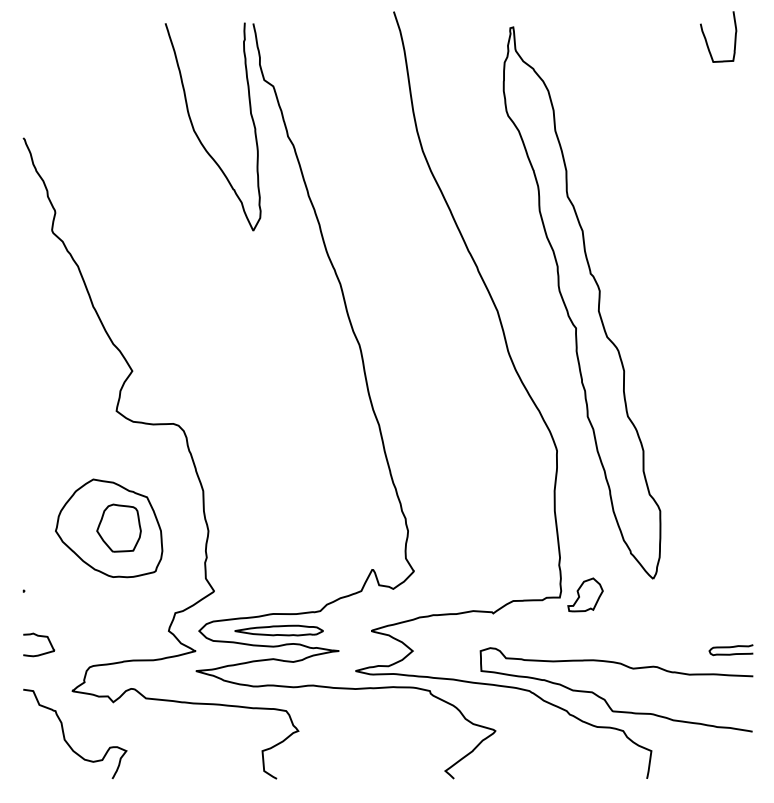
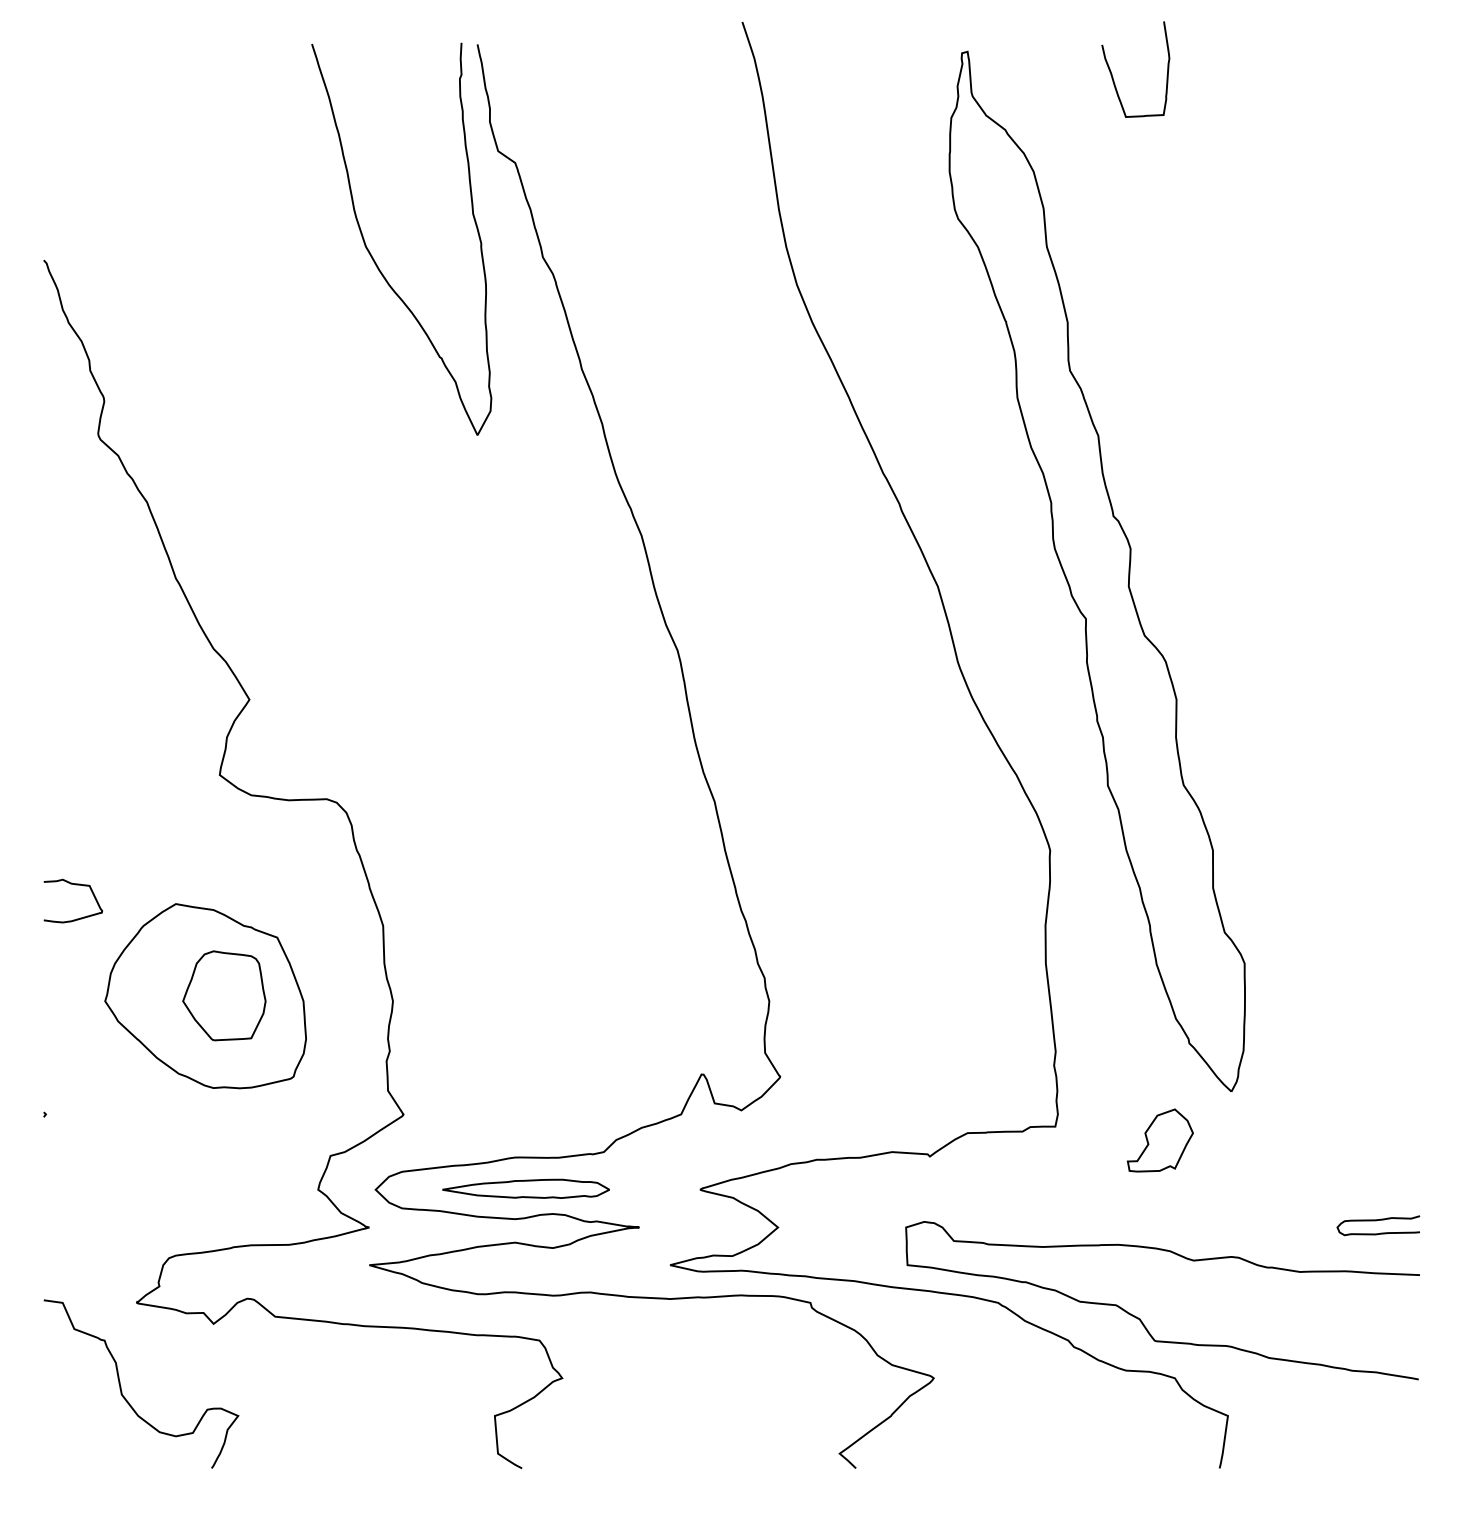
curve: (707, 41) -> (1115, 78), moved
part: (585, 594) -> (1160, 1139), moved
curve: (42, 637) -> (80, 887), moved

